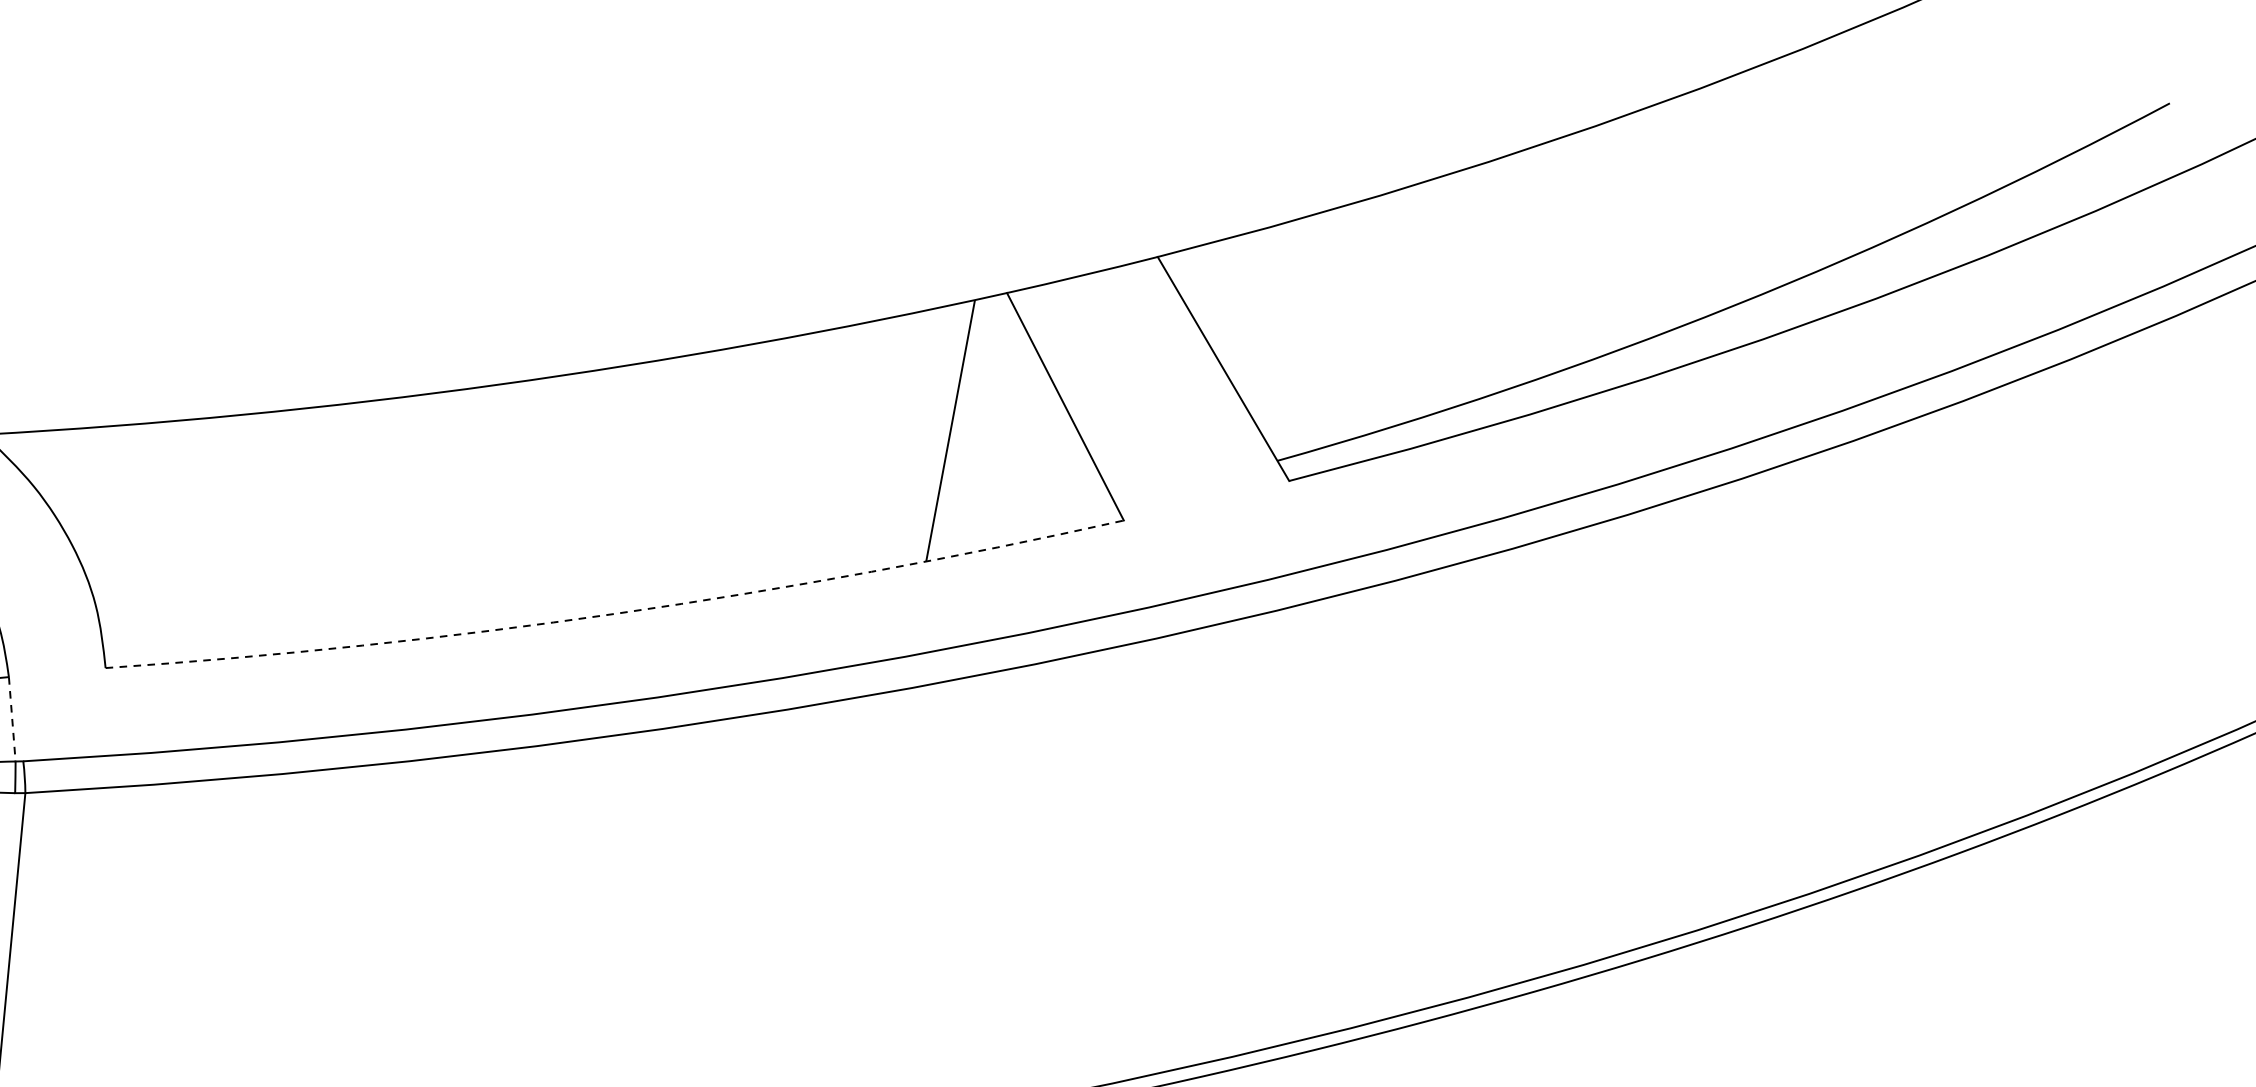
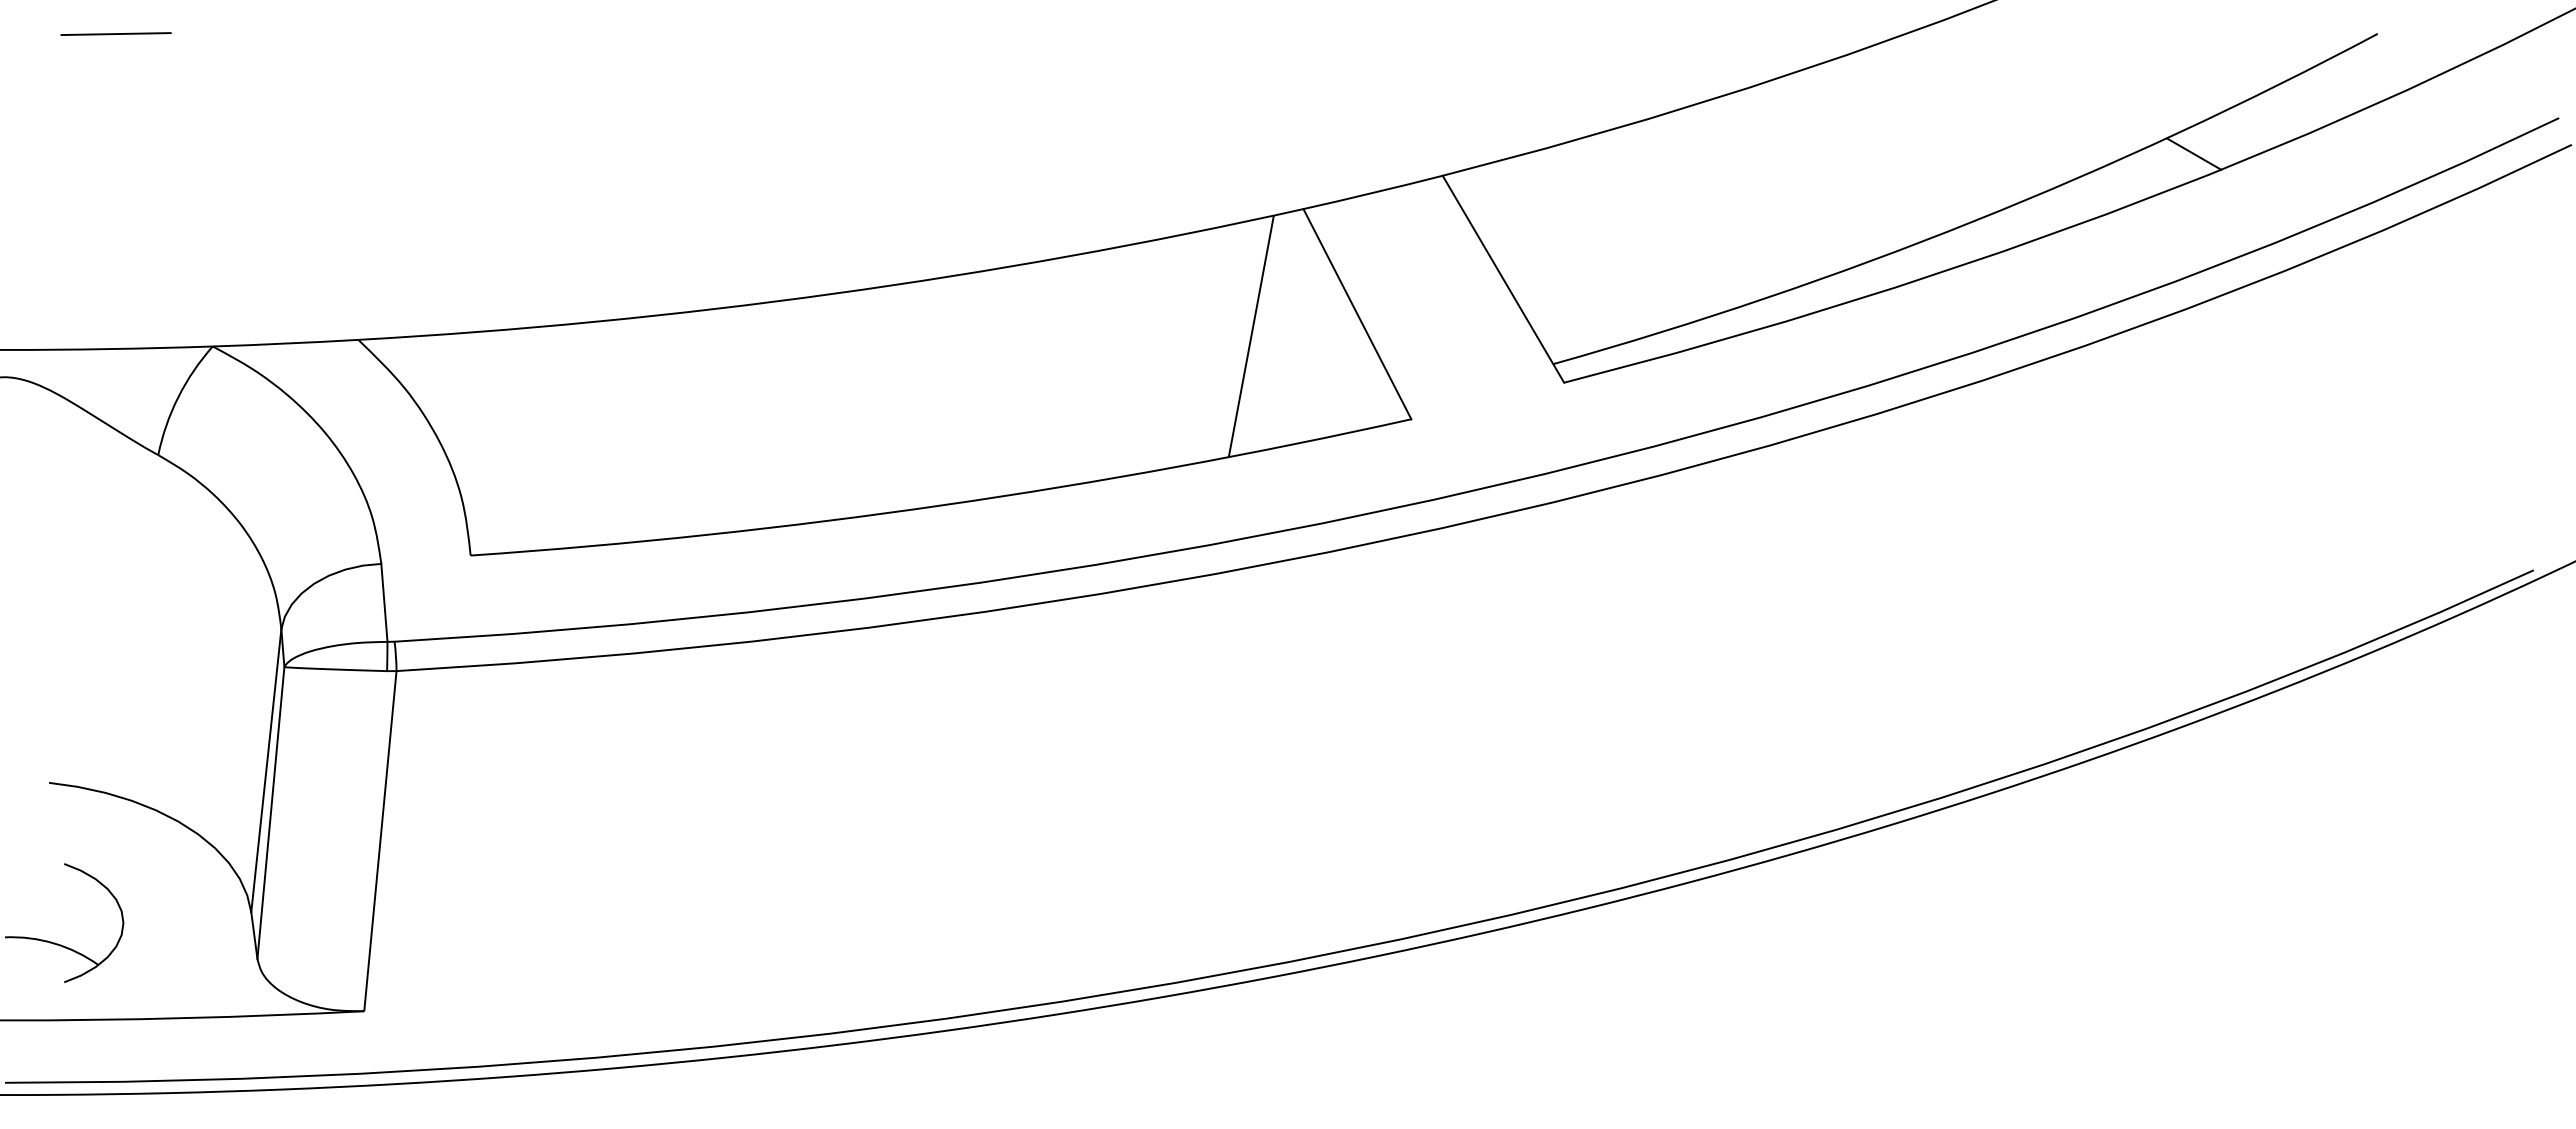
line: (1971, 232) -> (2194, 153), added
arc: (617, 613) -> (943, 505), dashed -> solid
line: (12, 719) -> (384, 603), dashed -> solid

